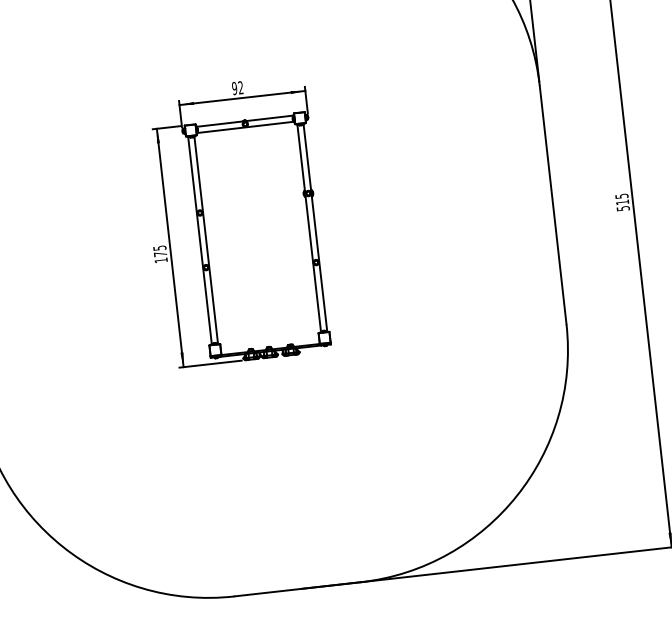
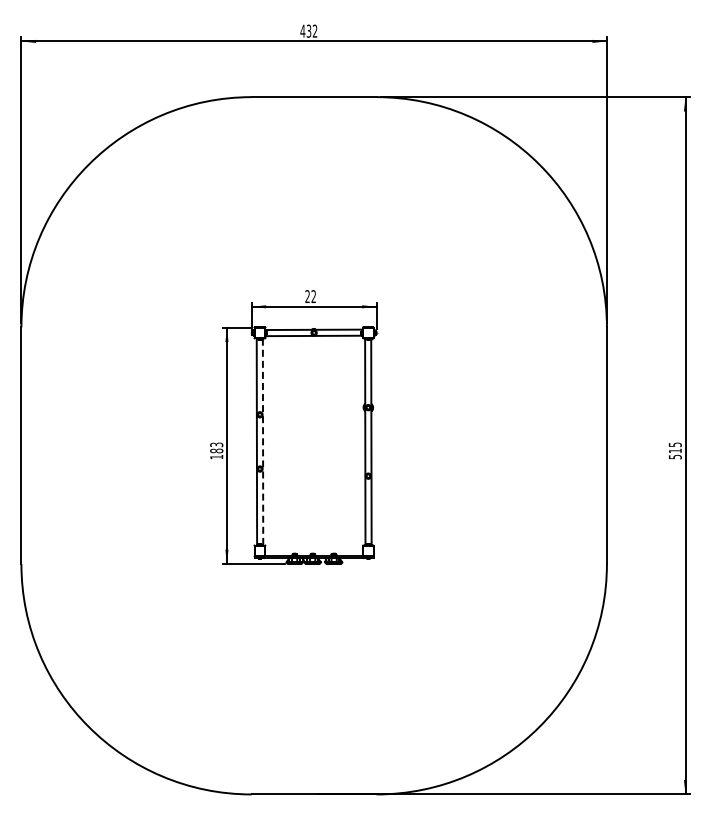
text: (234, 88) -> (307, 296), 92 -> 22
line: (206, 239) -> (263, 441), solid -> dashed
text: (159, 250) -> (216, 447), 175 -> 183

